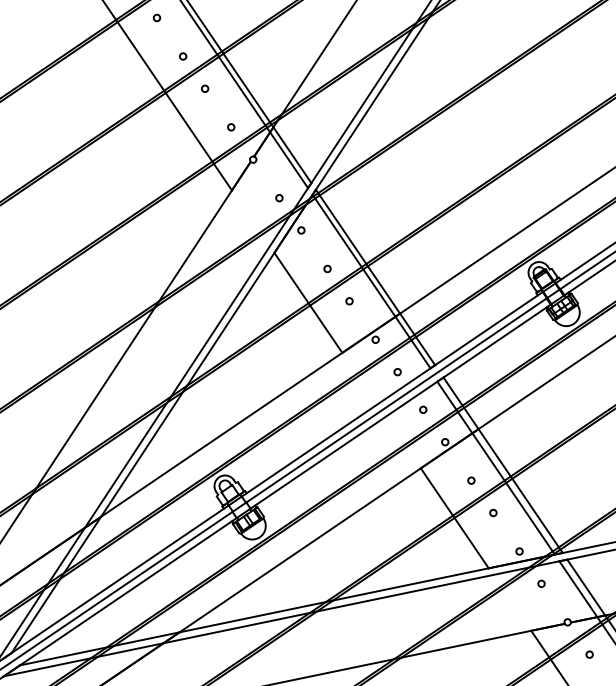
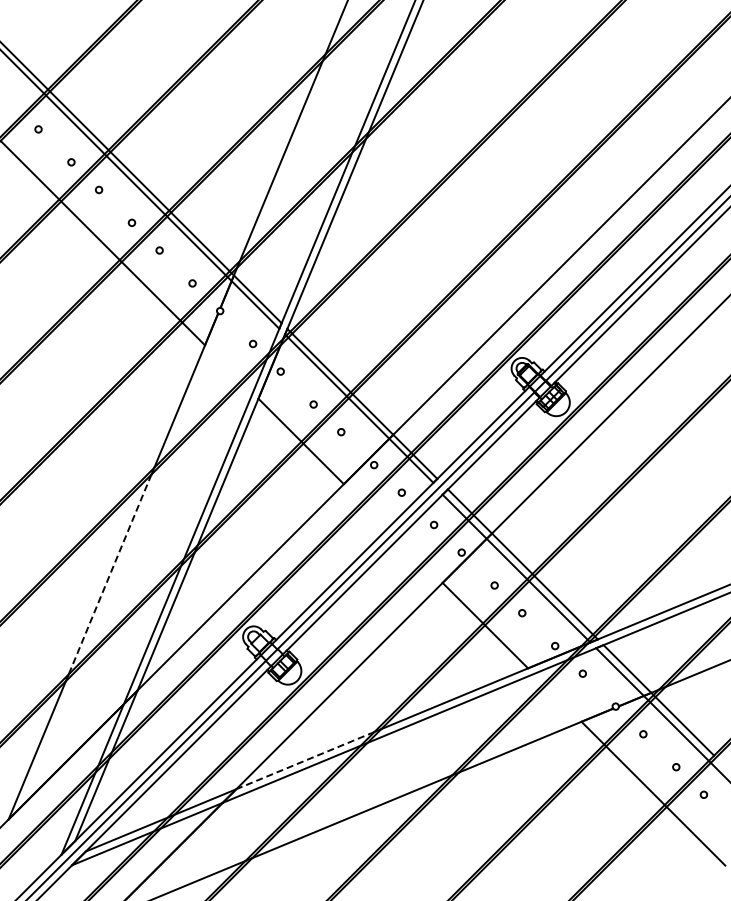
line: (95, 397) -> (109, 574), solid -> dashed
line: (252, 617) -> (305, 760), solid -> dashed

